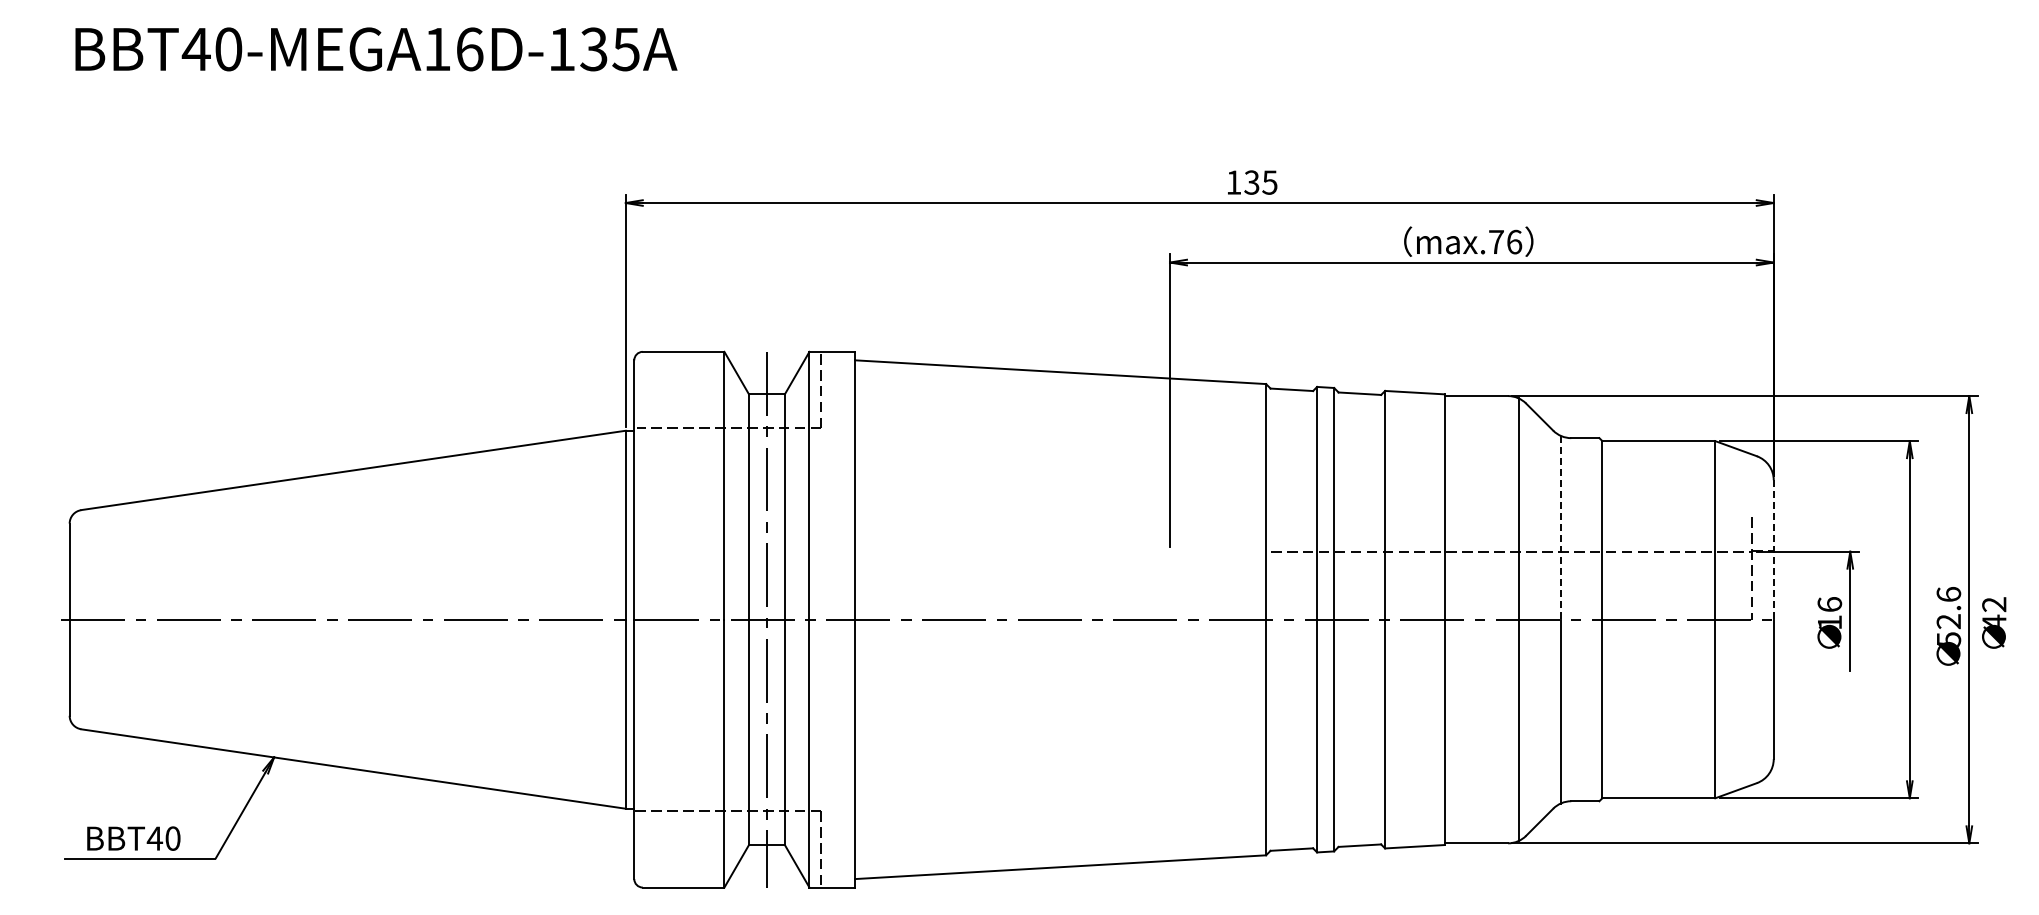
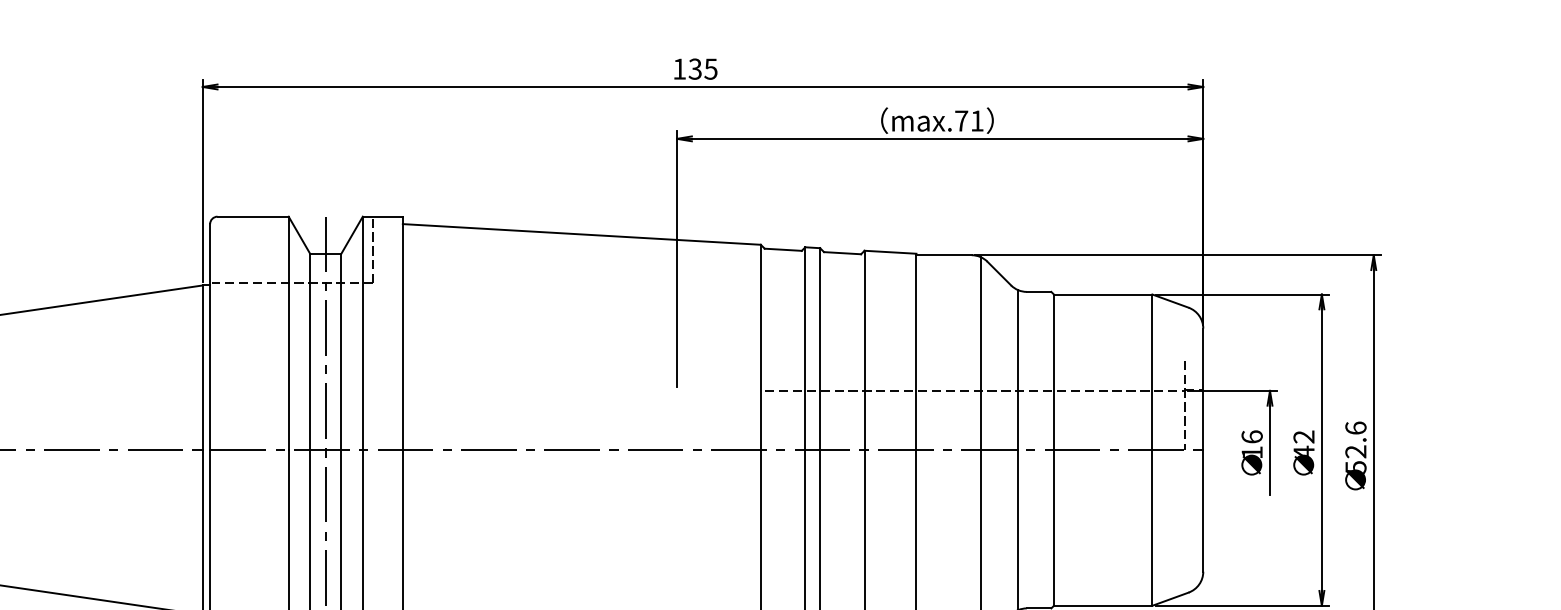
text: (1252, 182) -> (695, 69), moved
text: (1514, 241) -> (977, 120), max.76 -> max.71
line: (1560, 527) -> (1017, 369), dashed -> solid
line: (1773, 549) -> (1203, 388), dashed -> solid
text: (1994, 622) -> (1304, 452), moved

